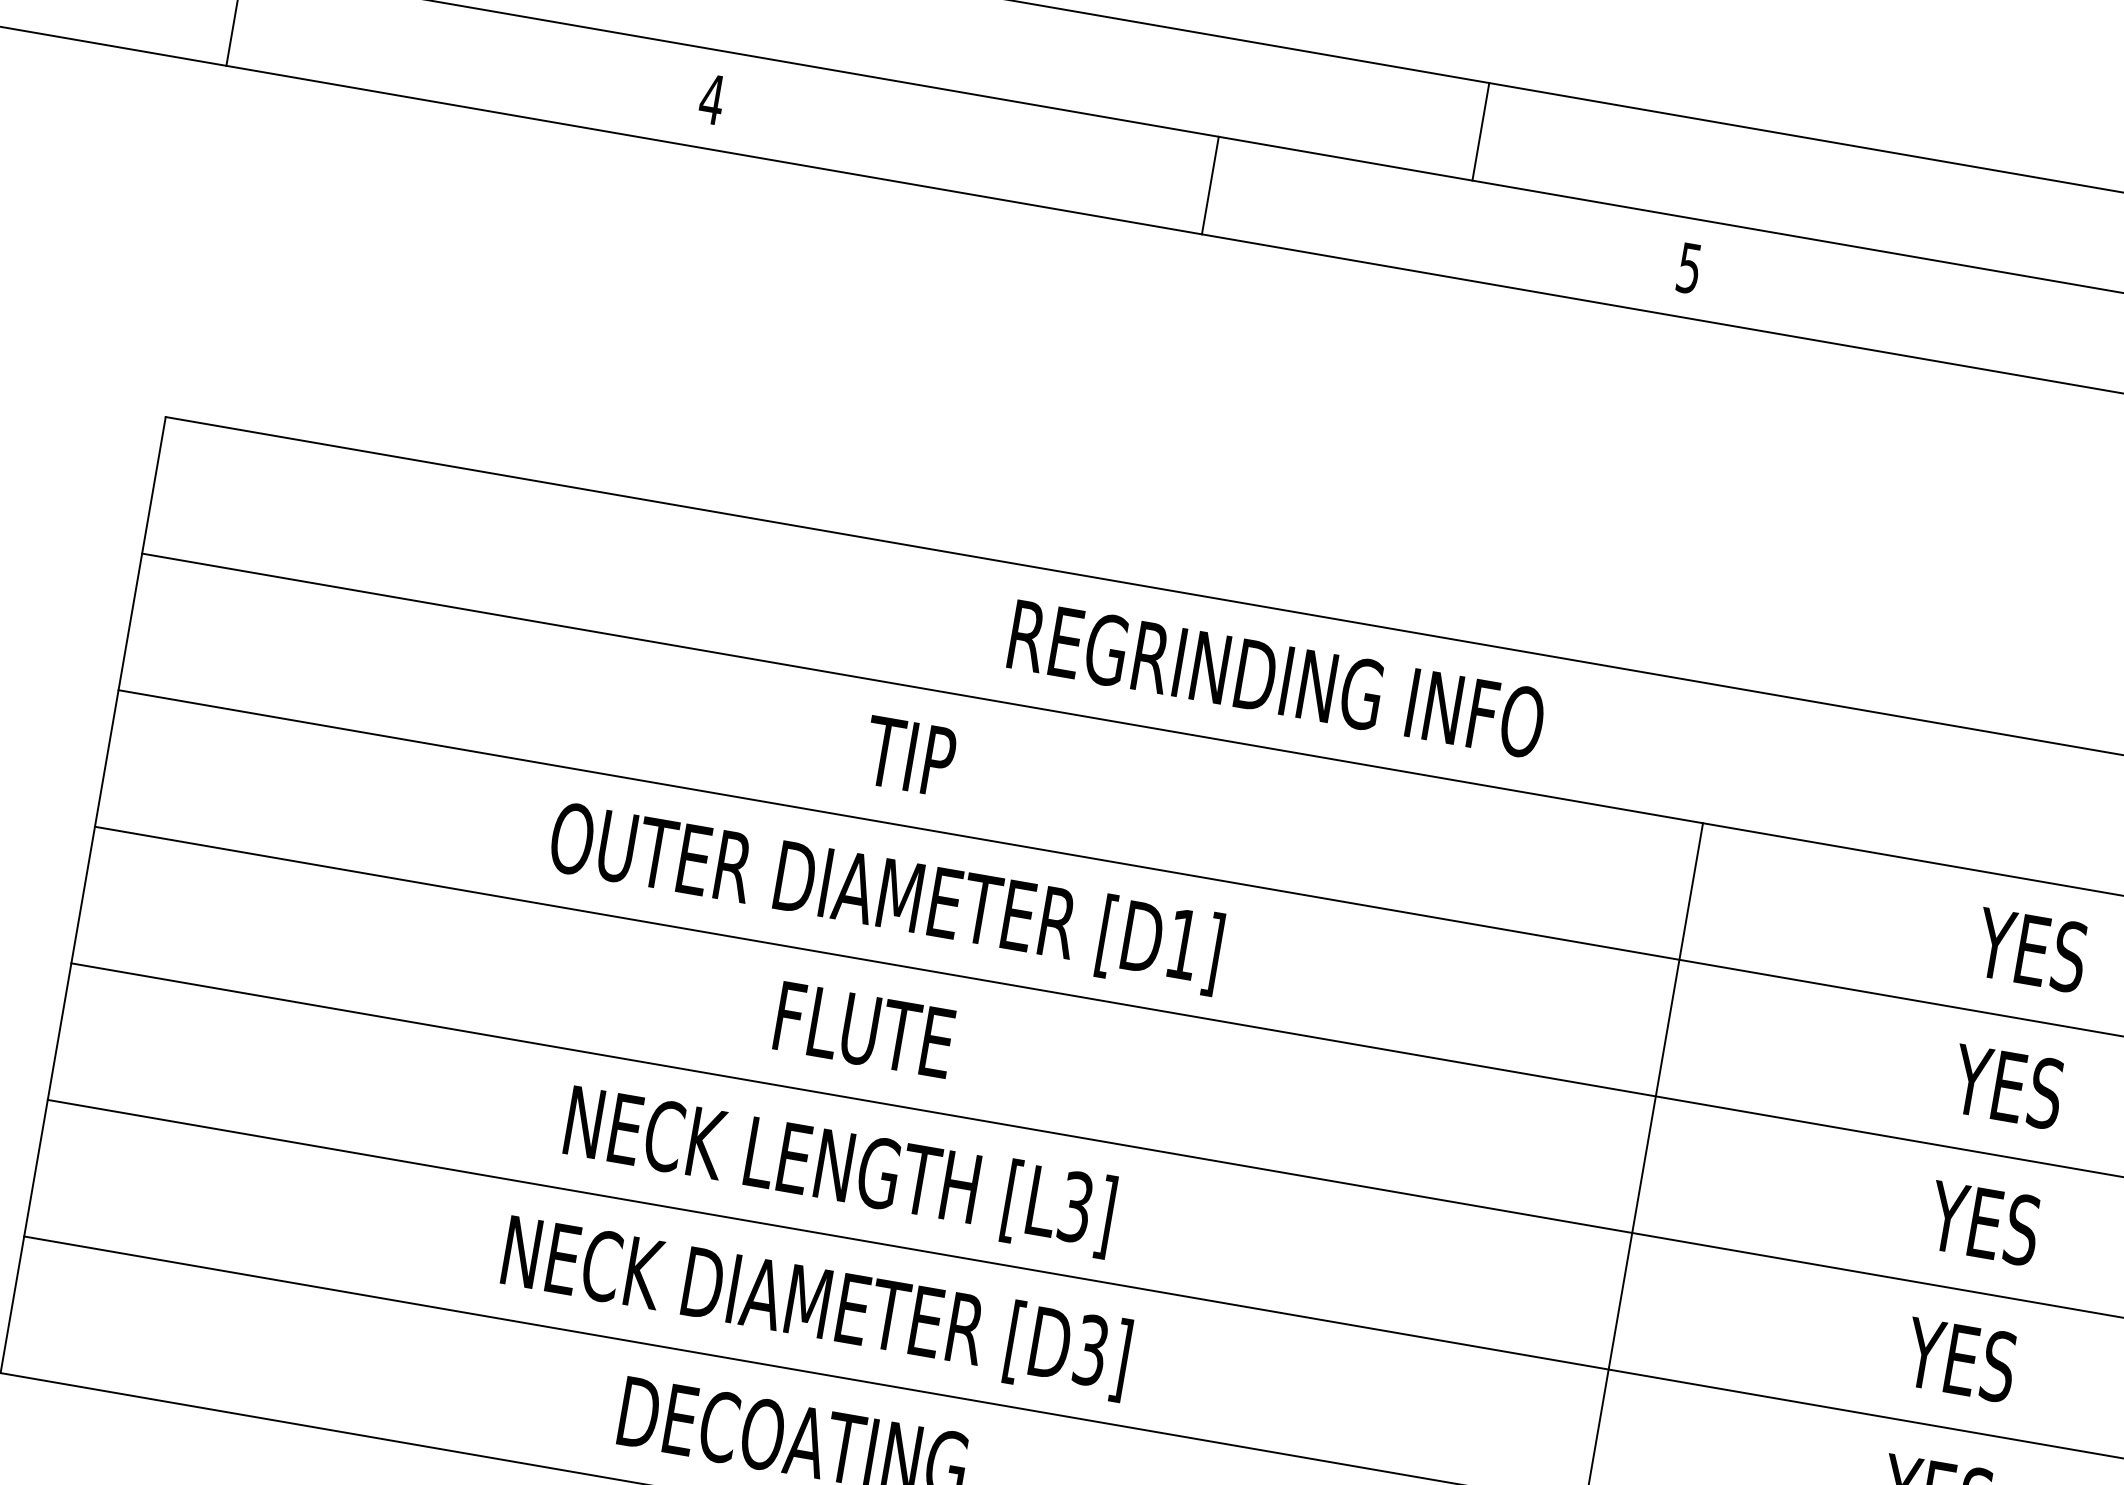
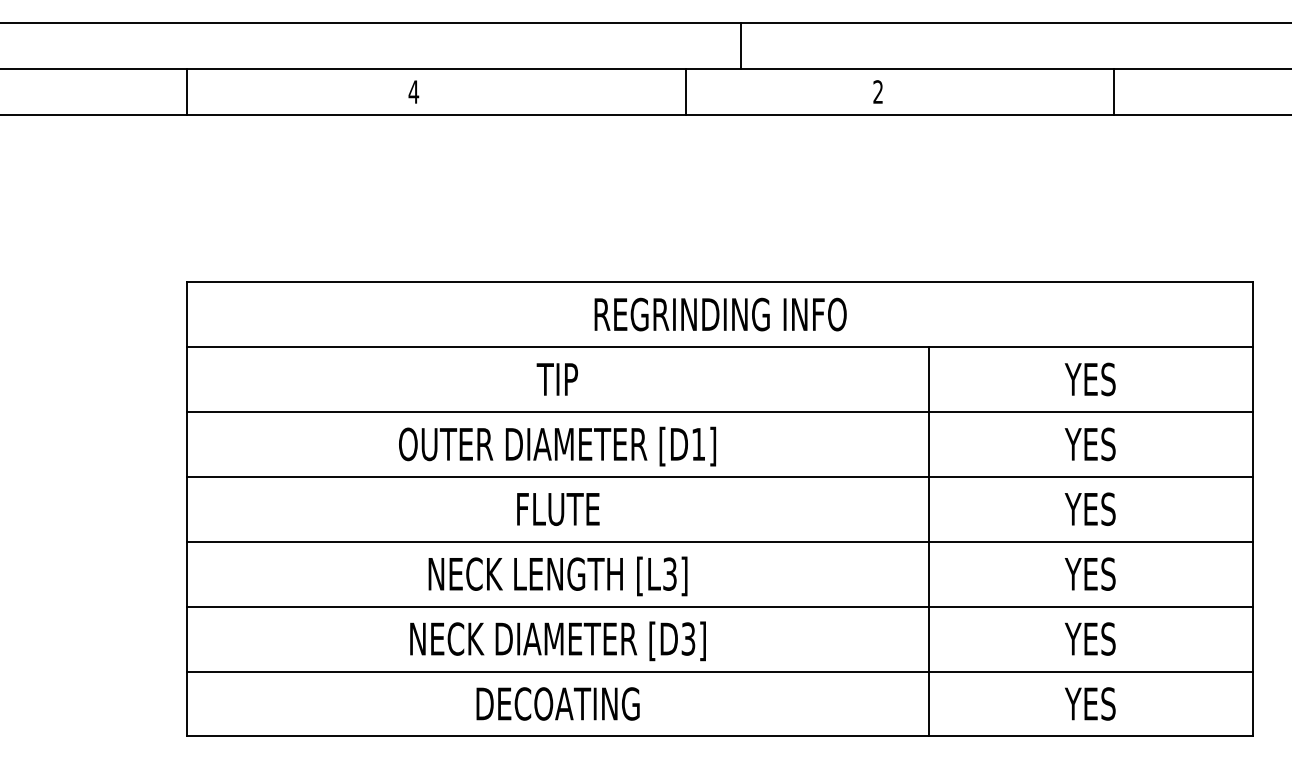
line: (1481, 131) -> (741, 45), moved
line: (1210, 184) -> (685, 91), moved
text: (1687, 268) -> (877, 92), 5 -> 2

